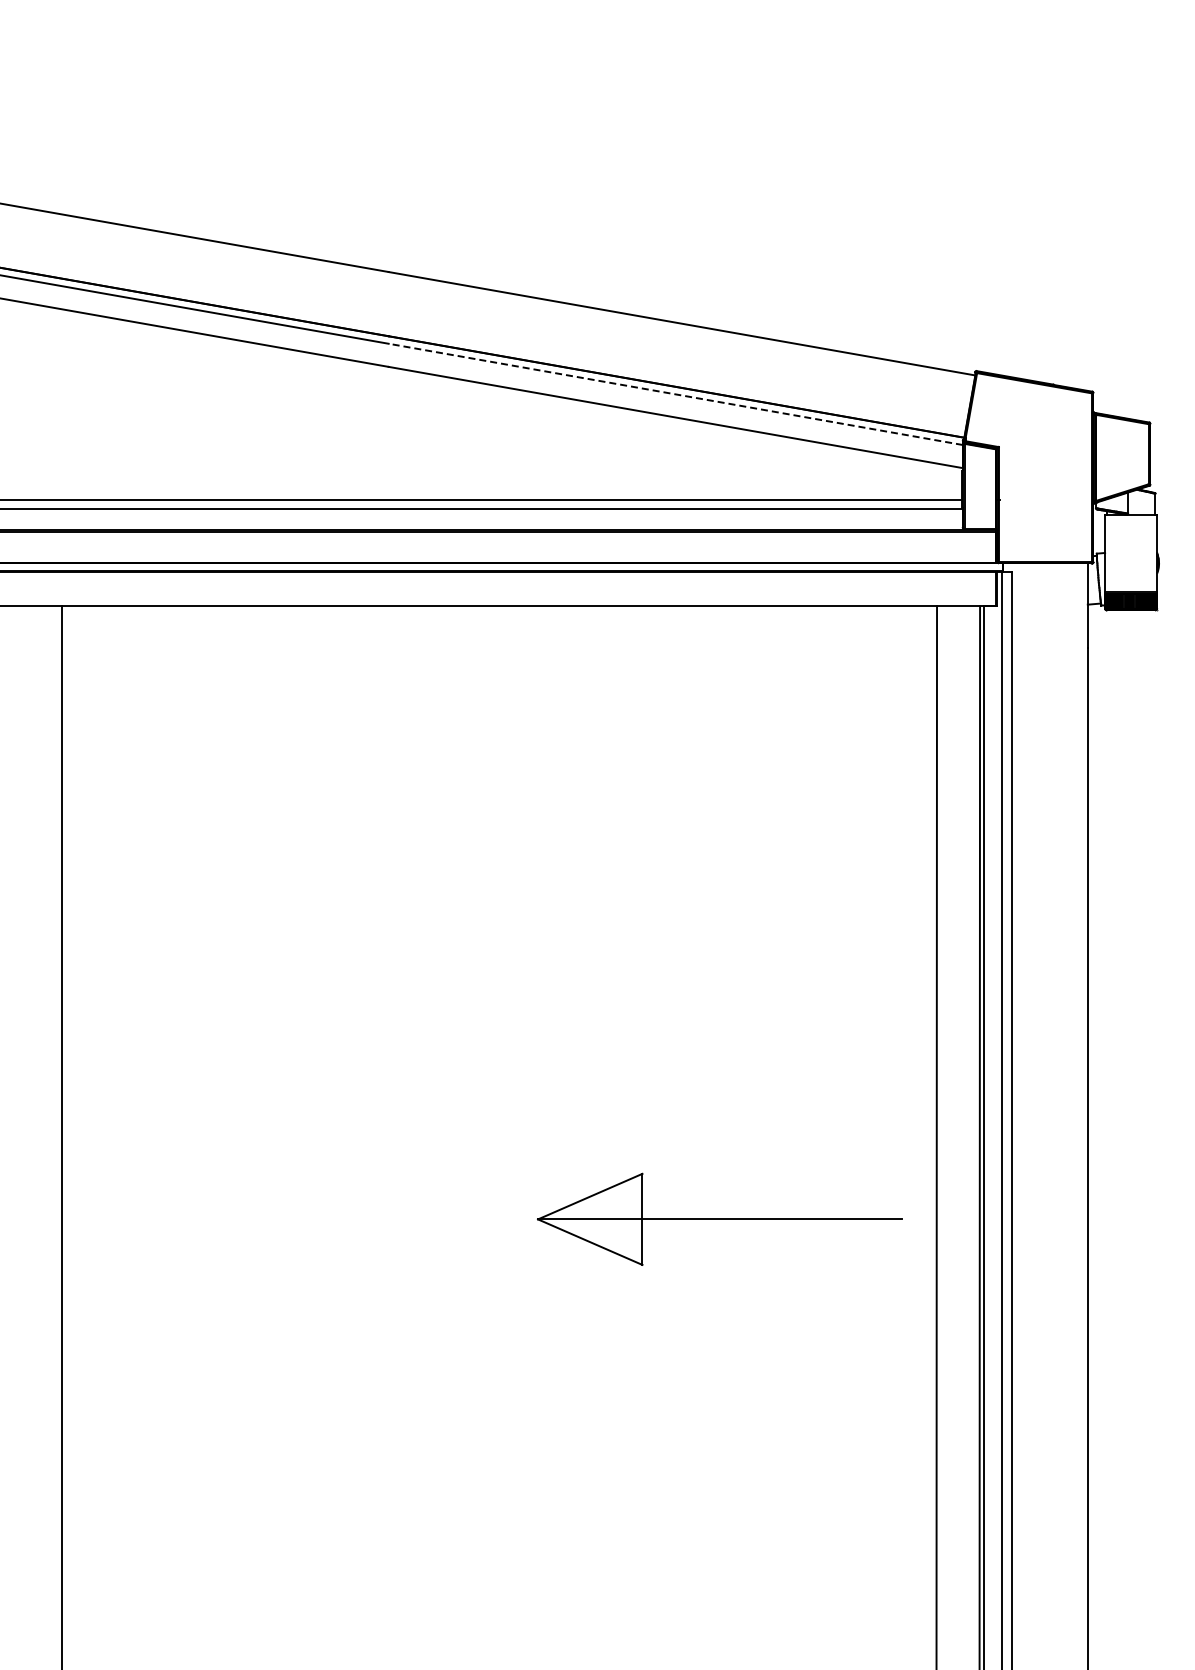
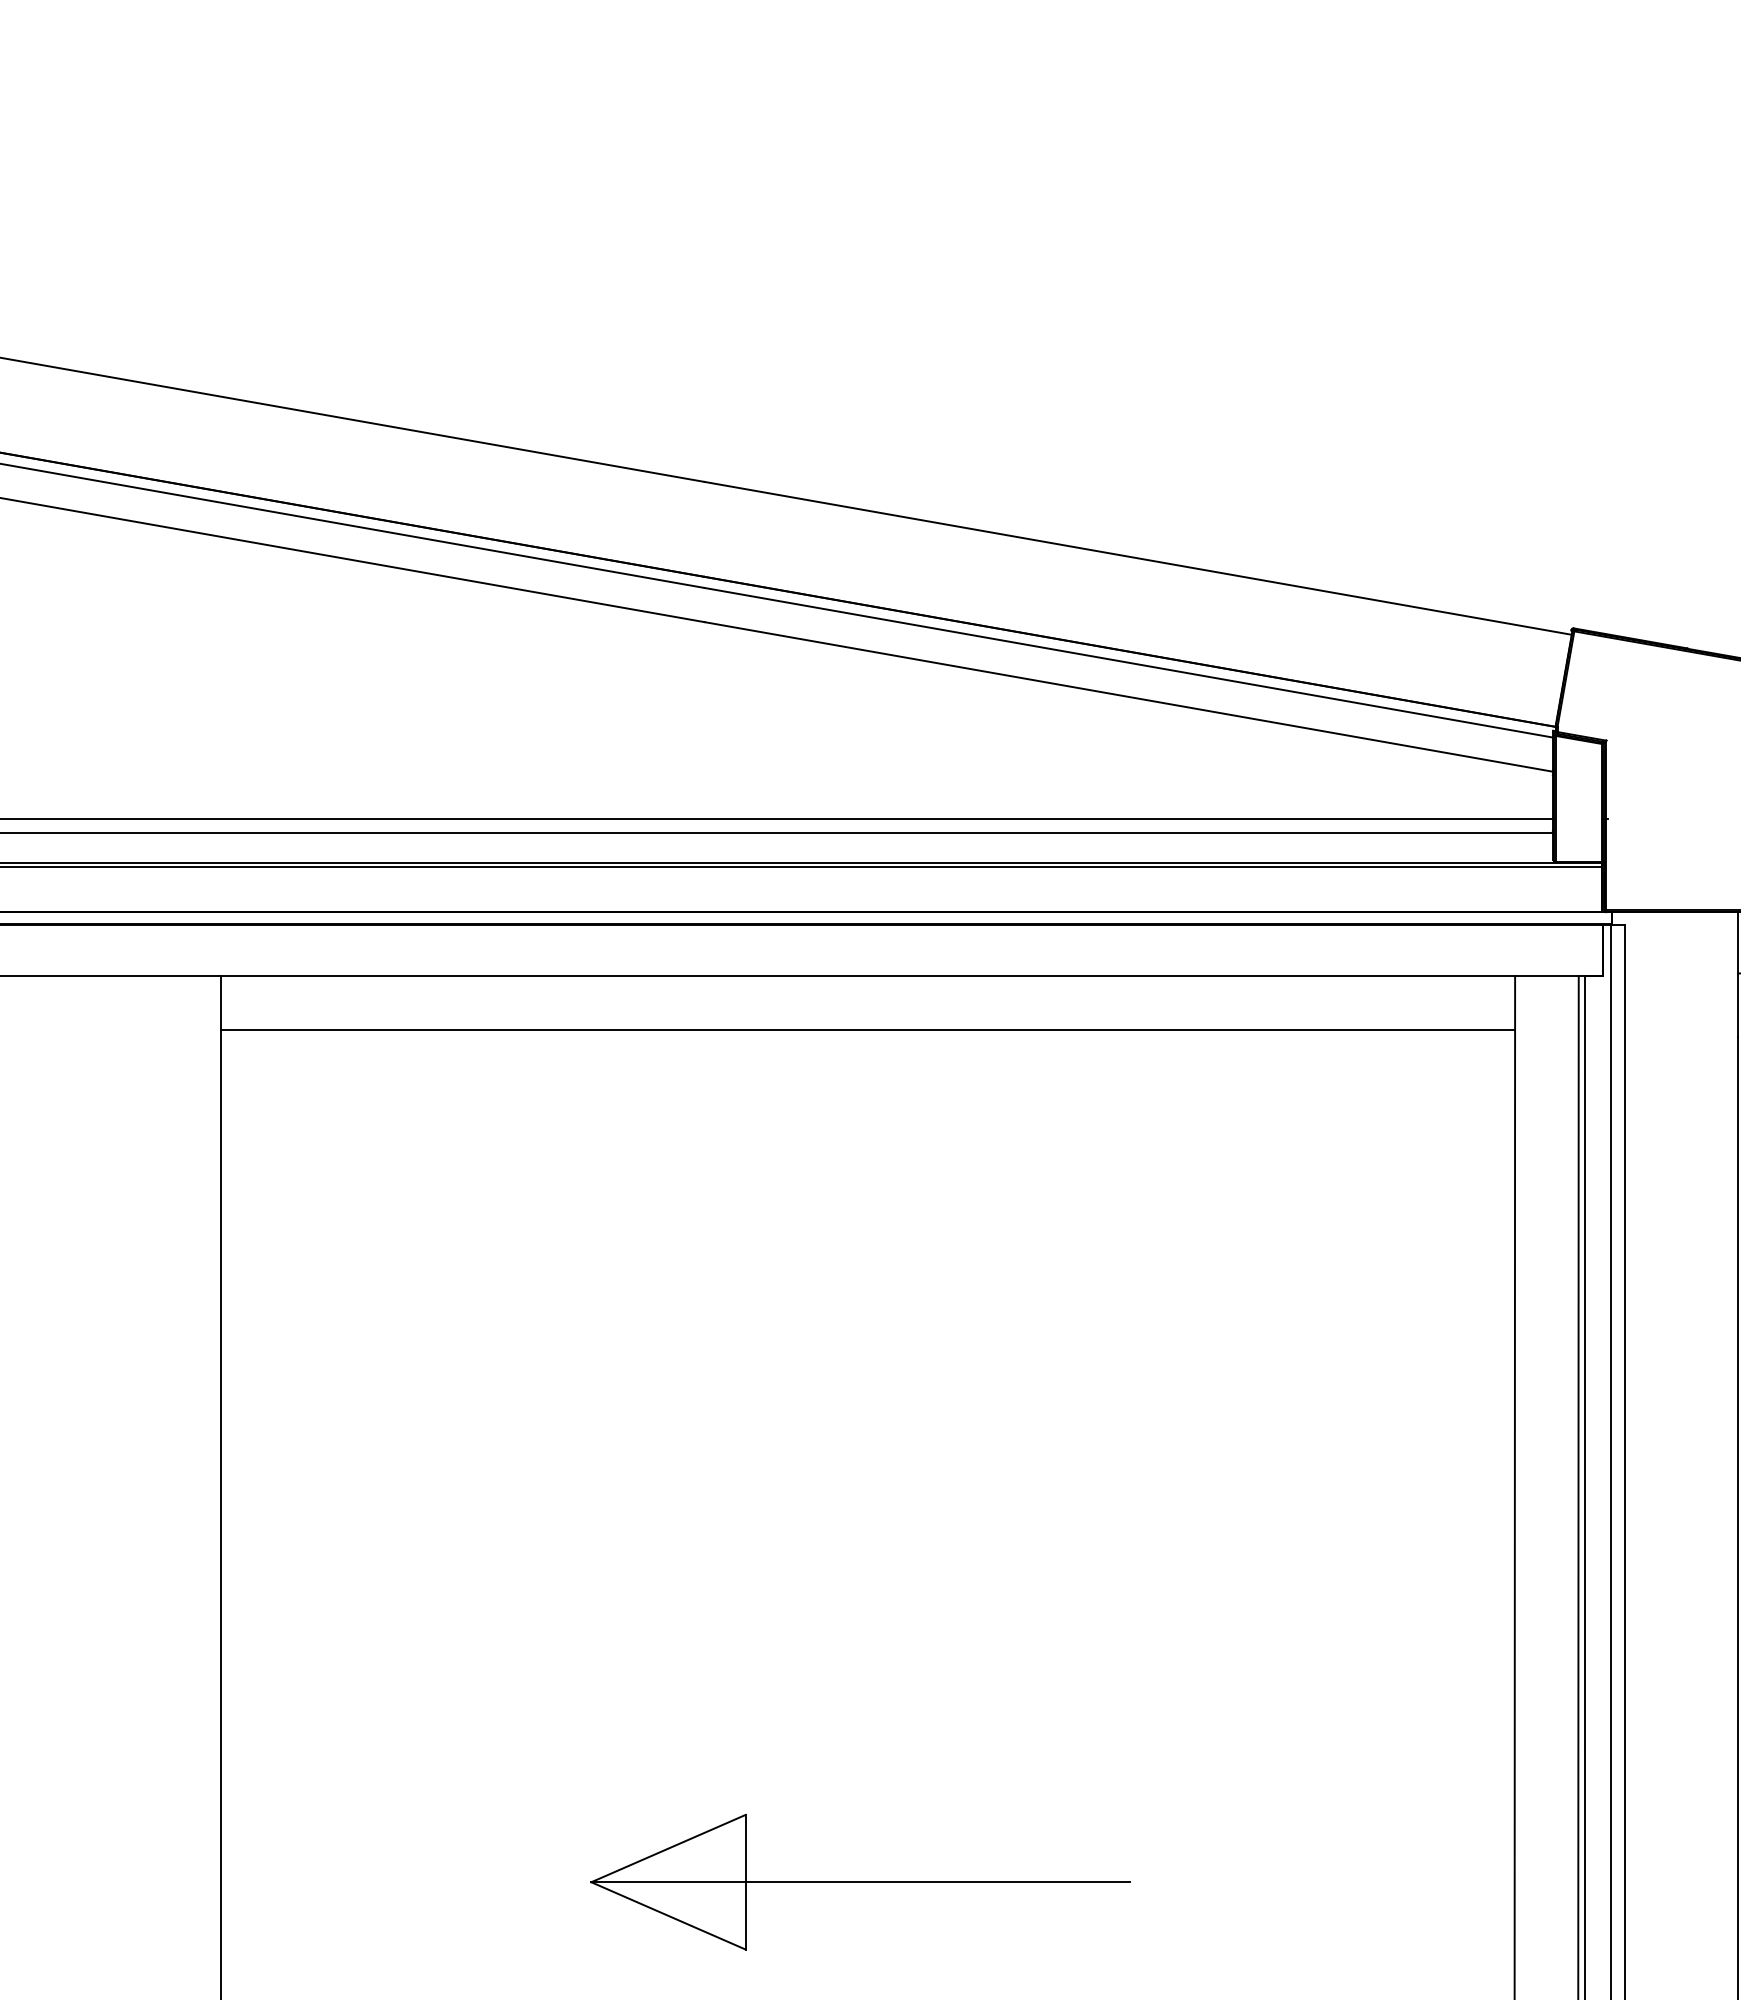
line: (675, 394) -> (1128, 662), dashed -> solid
line: (498, 642) -> (866, 1029), added
part: (719, 1218) -> (859, 1880), moved

